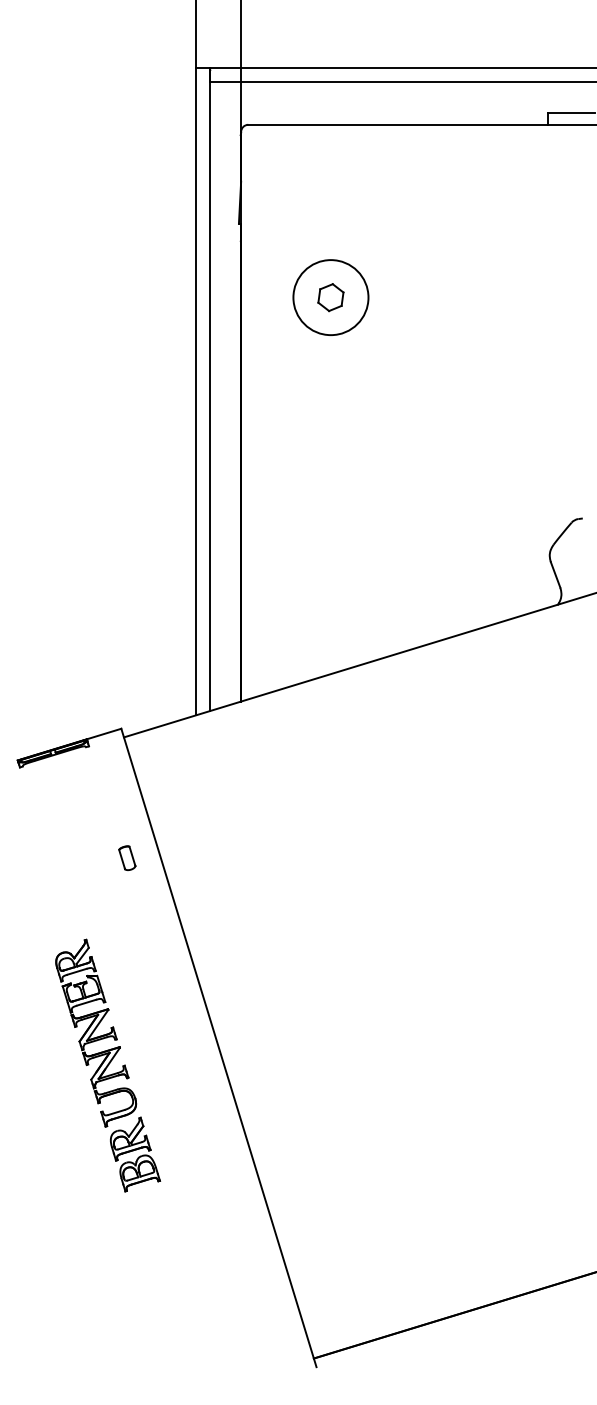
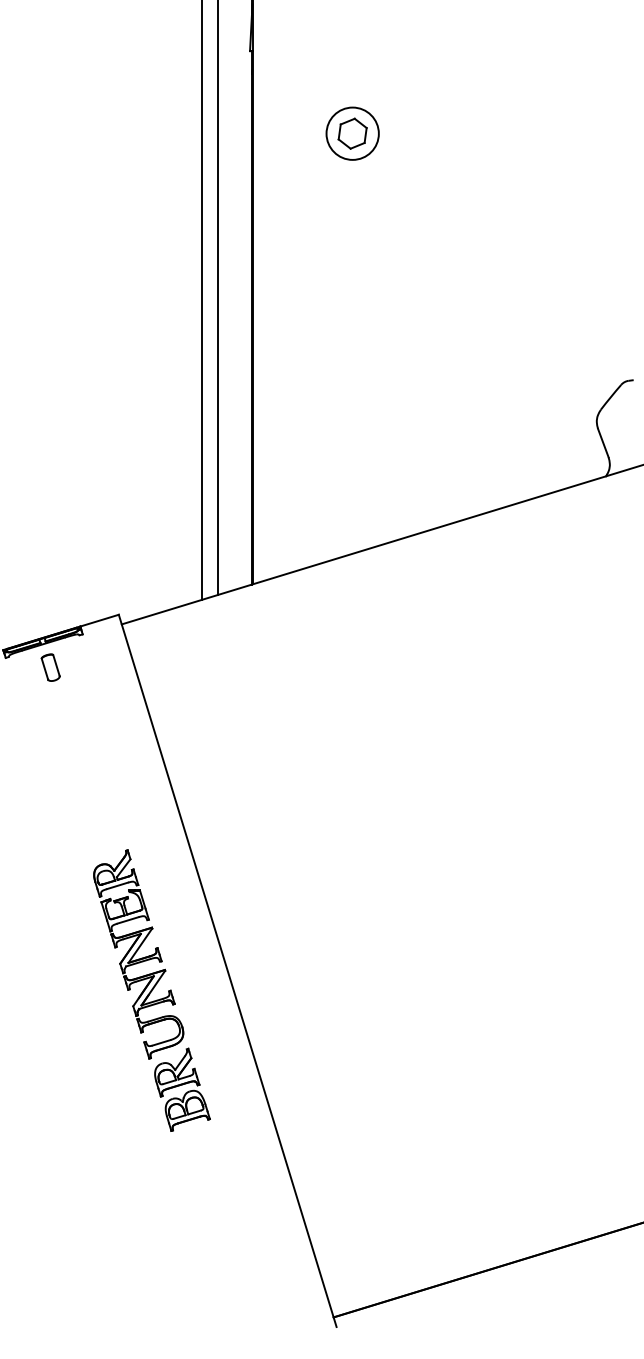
circle: (330, 297) -> (352, 133), size x0.62
part: (127, 857) -> (50, 666), moved
part: (108, 1065) -> (152, 990), moved

